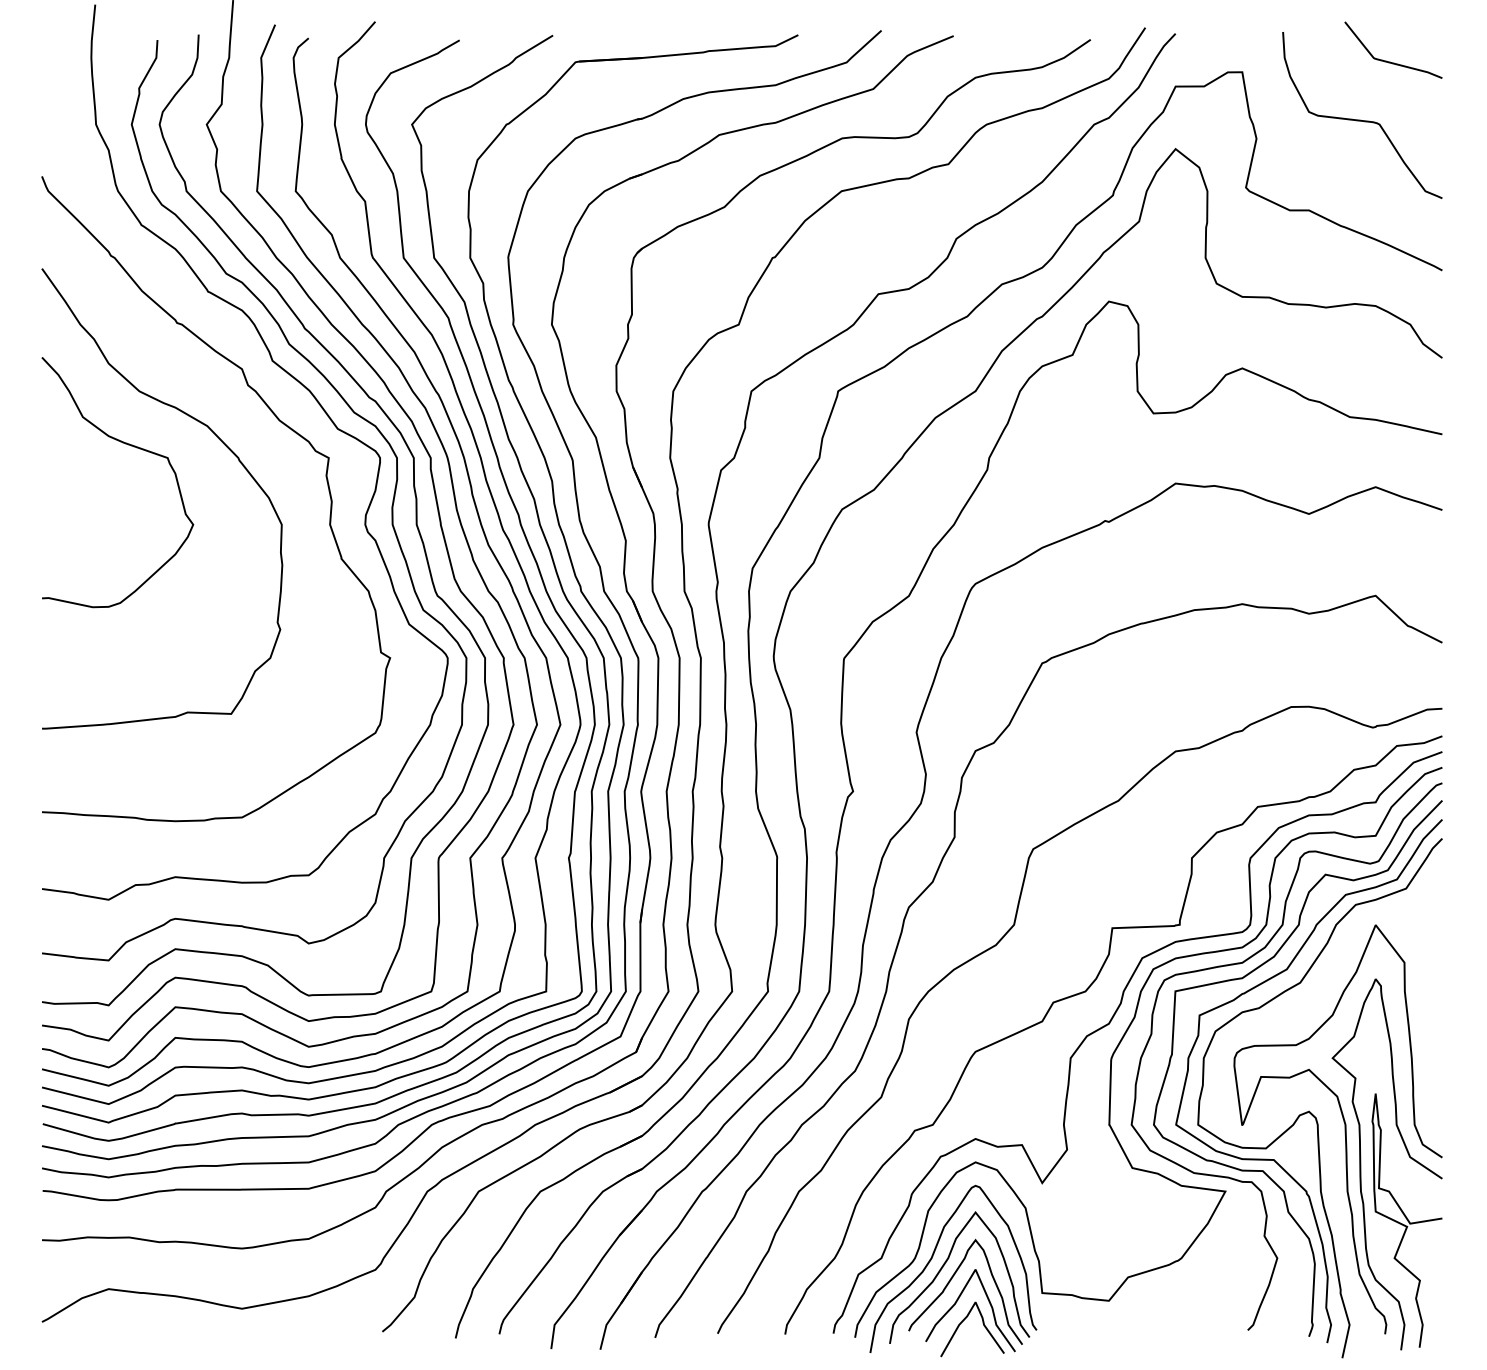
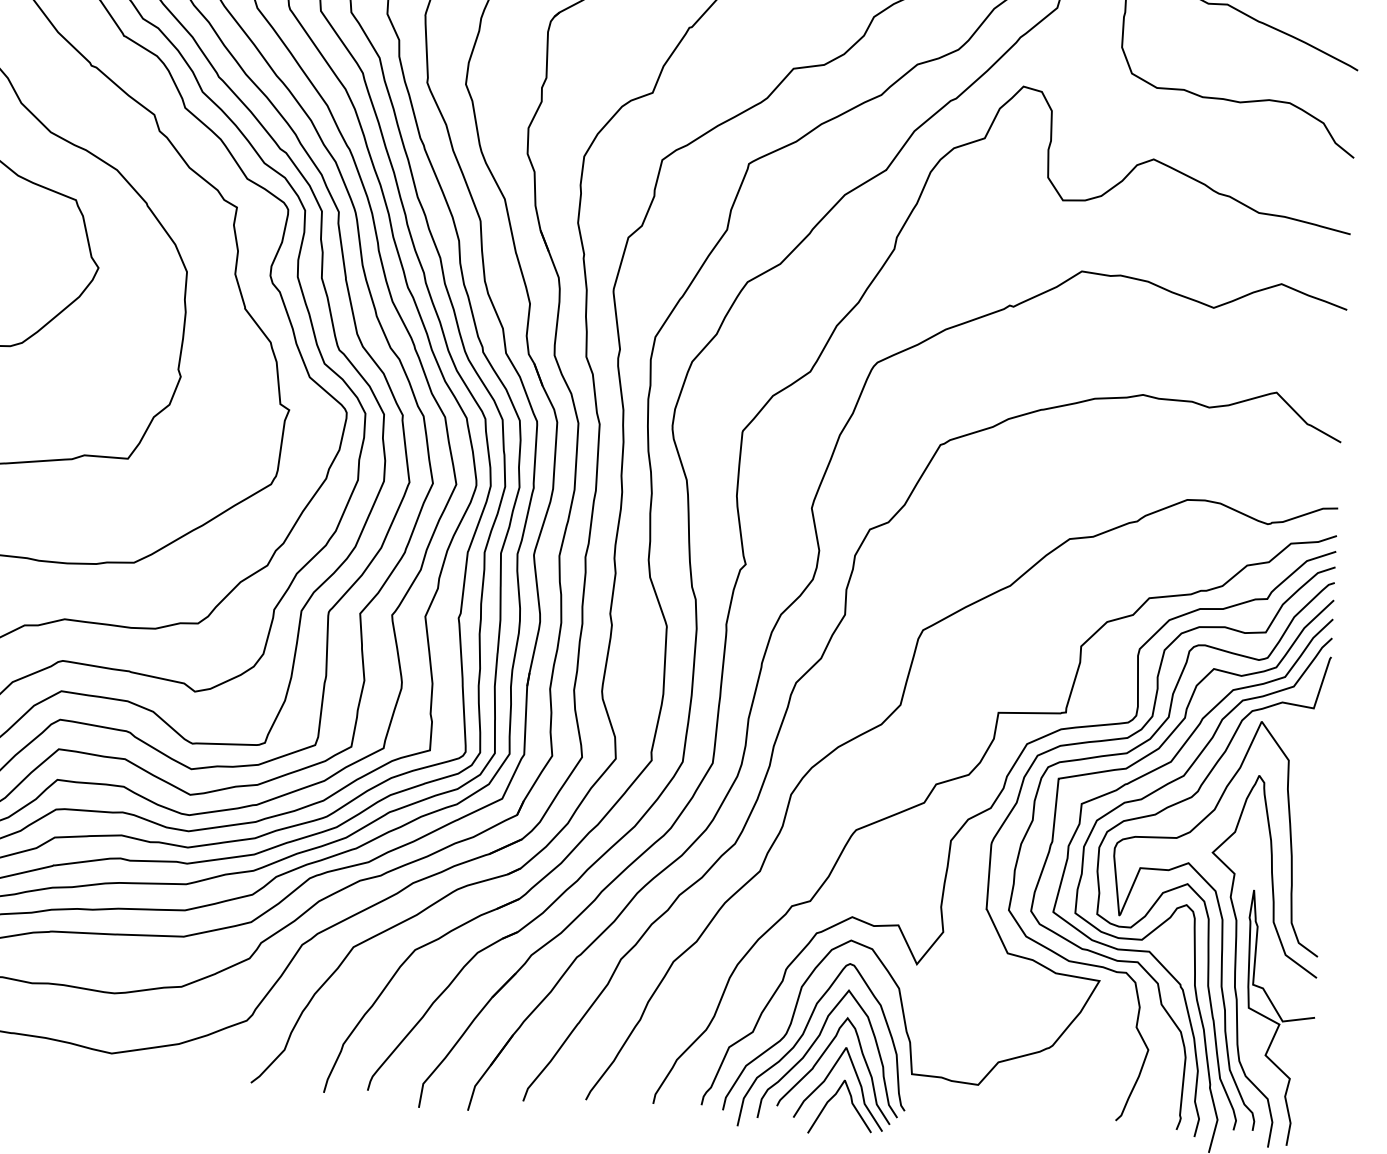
curve: (1322, 1102) -> (1200, 896), added

